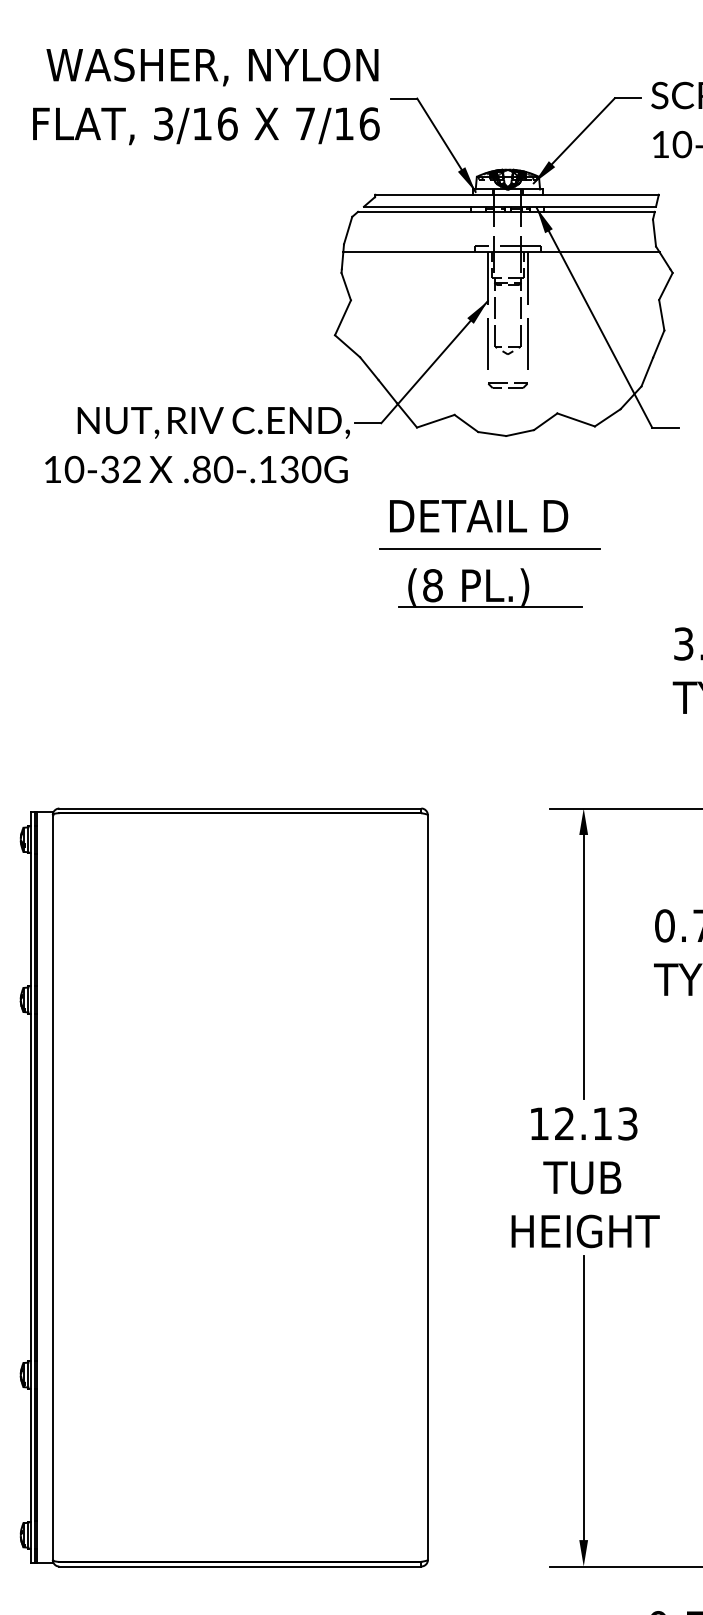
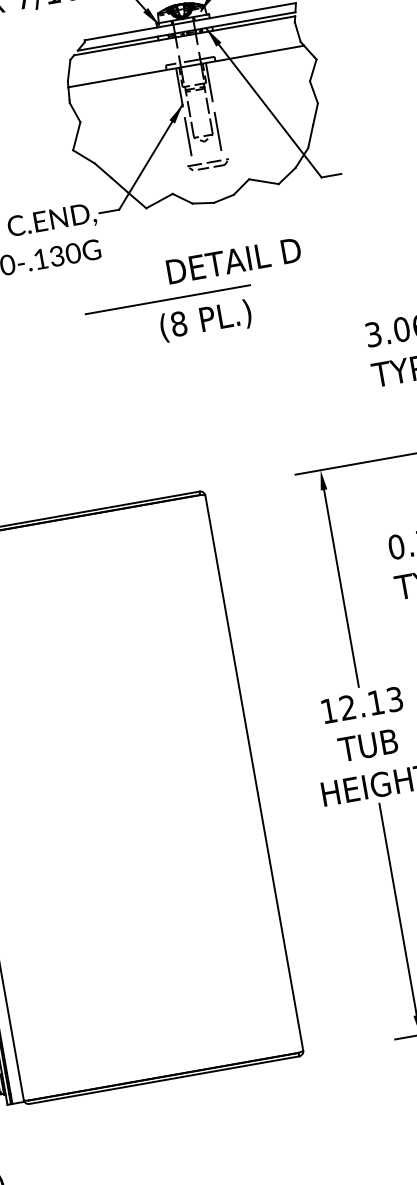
part: (507, 385) -> (208, 165), size x1.4
text: (479, 516) -> (234, 261), moved
line: (489, 548) -> (167, 299), moved
line: (489, 607) -> (224, 332), removed

